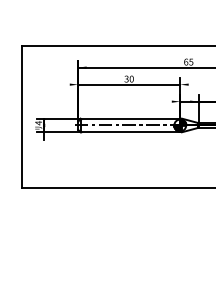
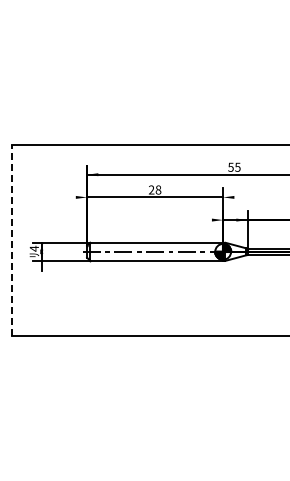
text: (185, 61) -> (230, 166), 65 -> 55
text: (128, 79) -> (154, 190), 30 -> 28
line: (22, 116) -> (12, 240), solid -> dashed

